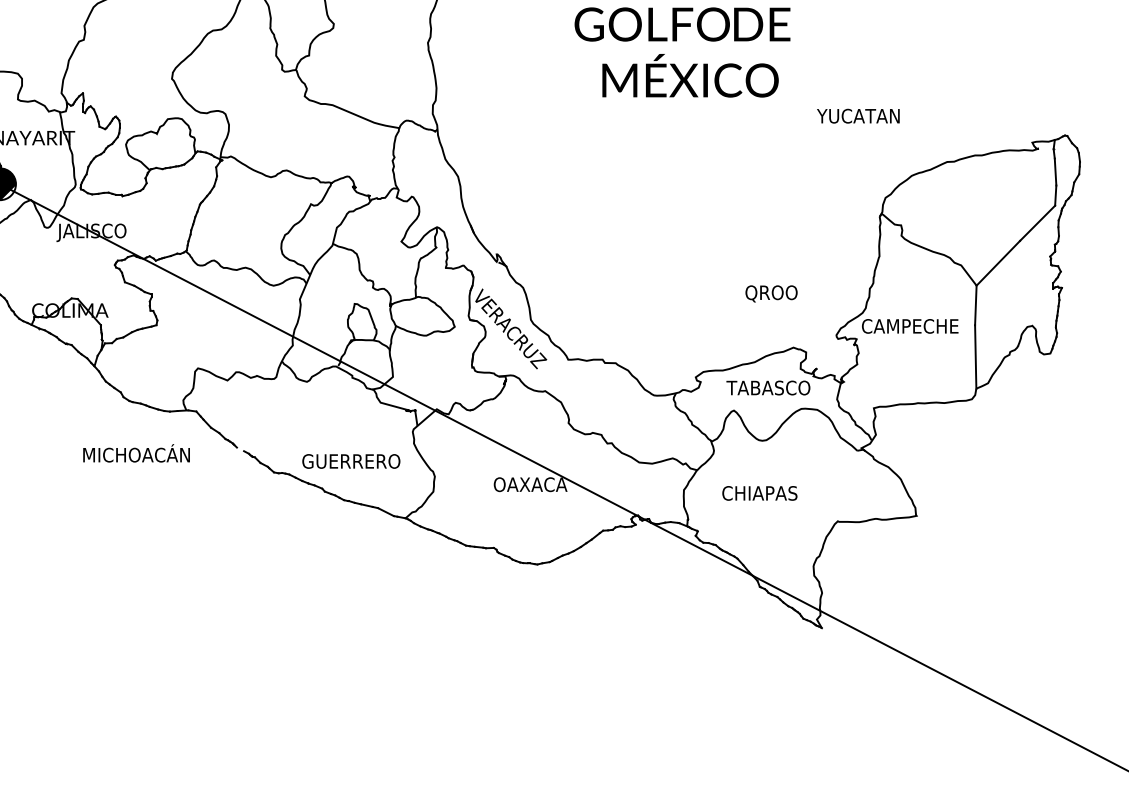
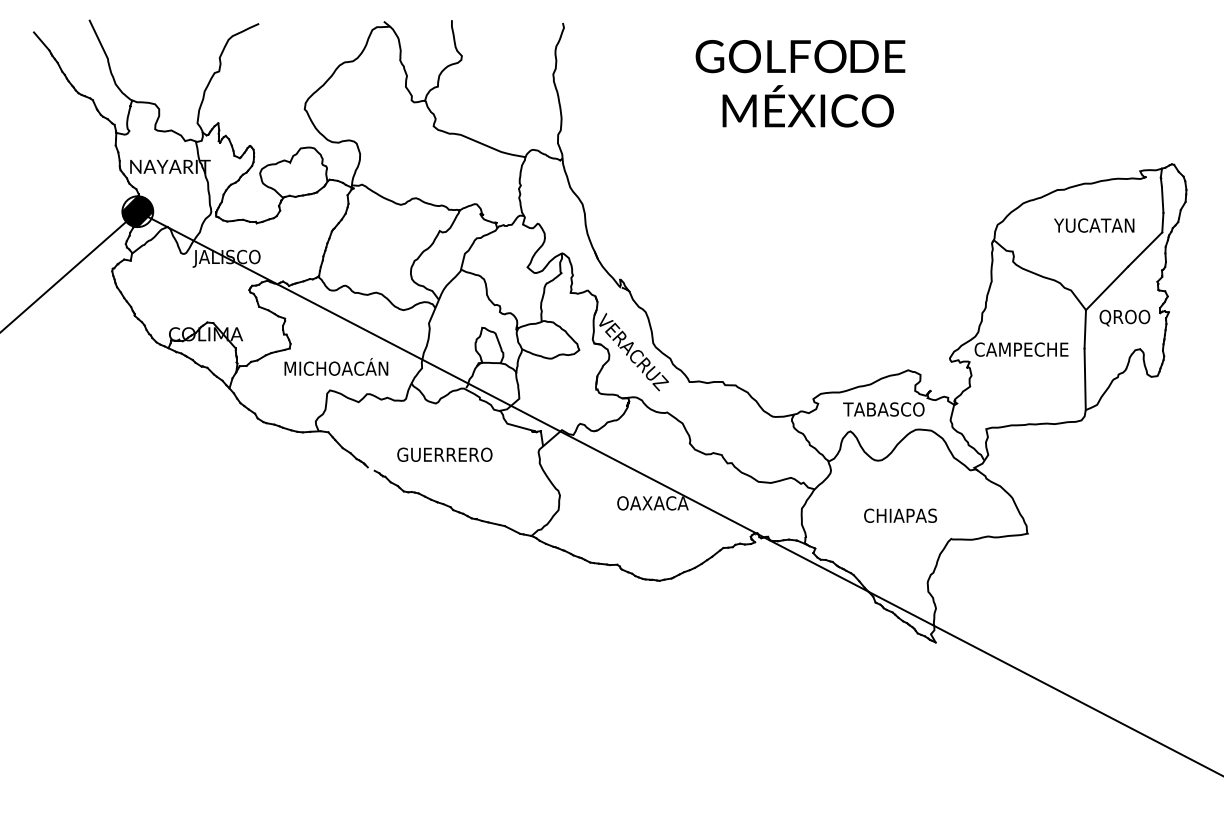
text: (858, 116) -> (1094, 225), moved
text: (771, 293) -> (1124, 317), moved
text: (136, 452) -> (336, 366), moved
text: (350, 461) -> (444, 454), moved
text: (759, 493) -> (900, 515), moved

